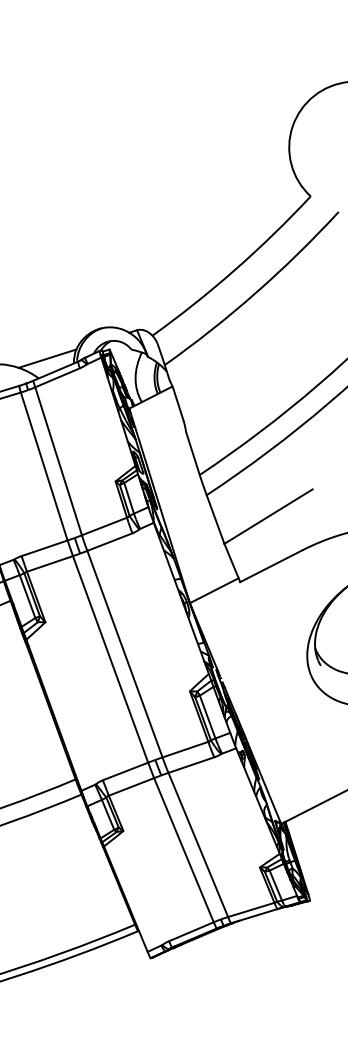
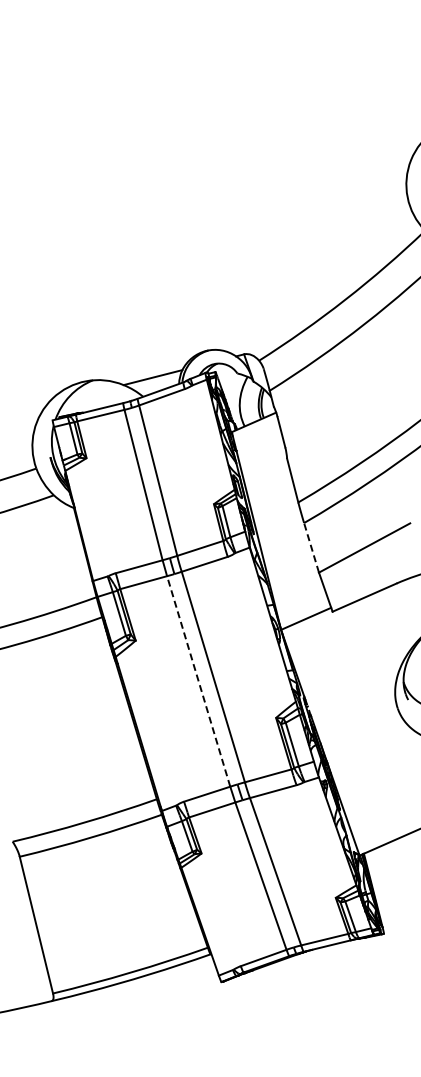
line: (215, 519) -> (311, 547), solid -> dashed
line: (110, 659) -> (198, 681), solid -> dashed

